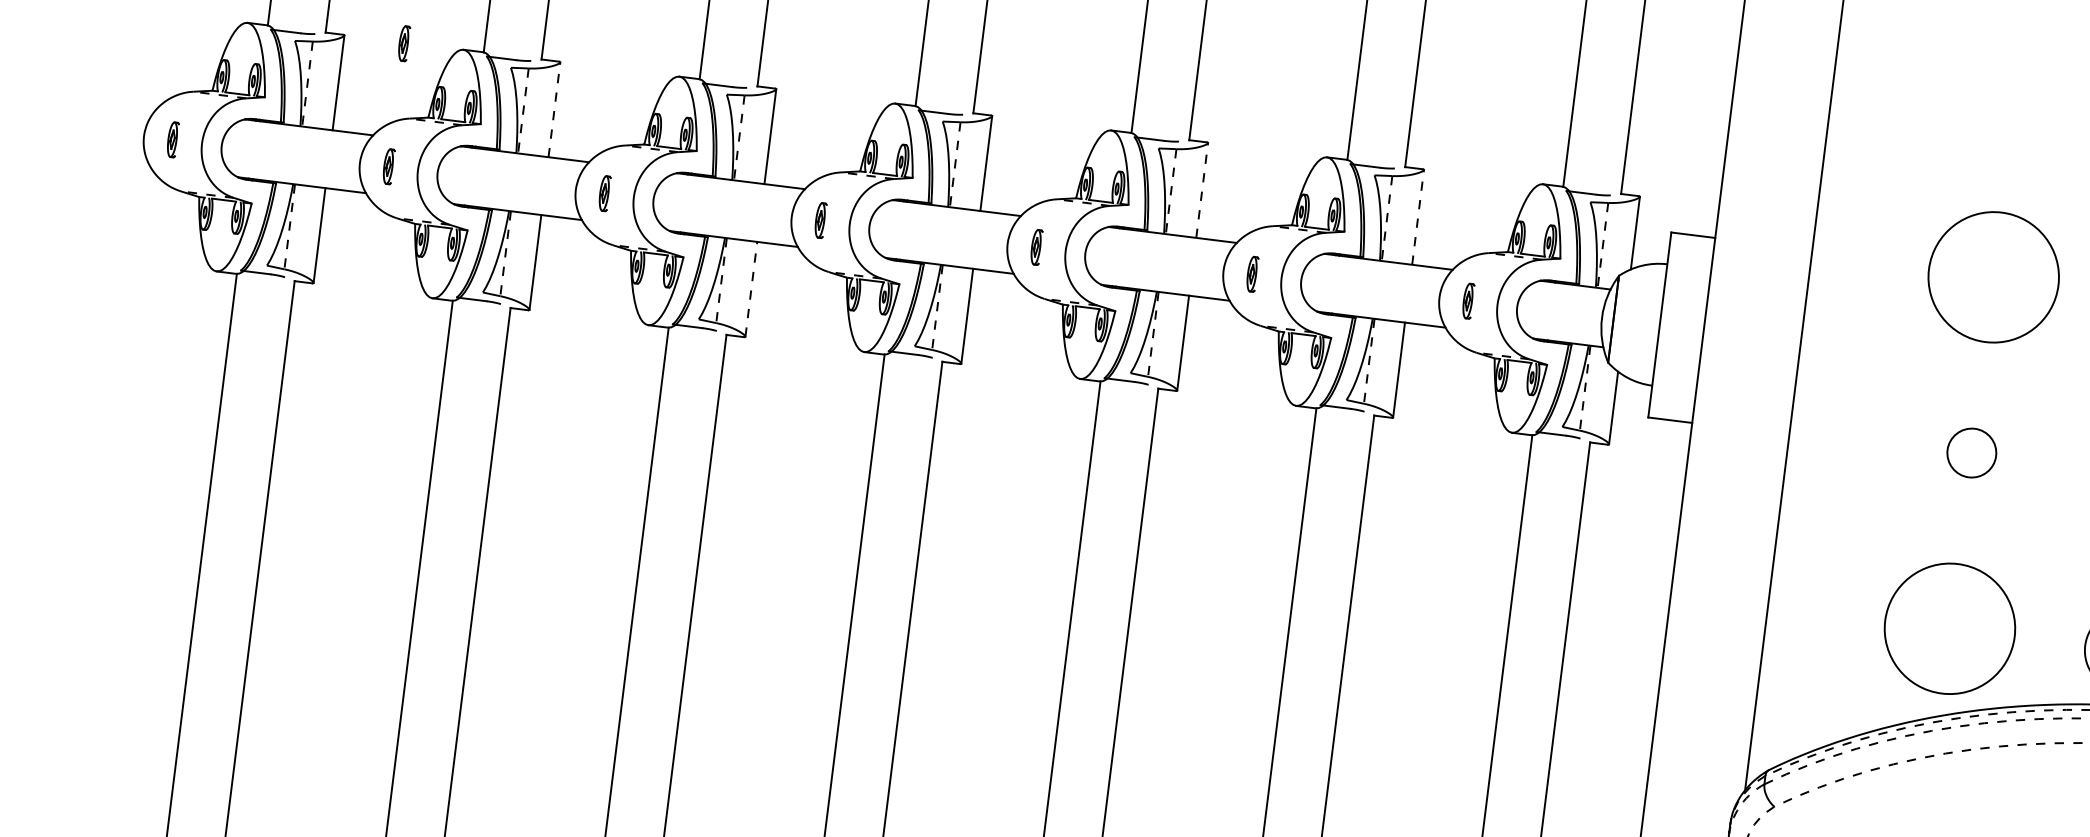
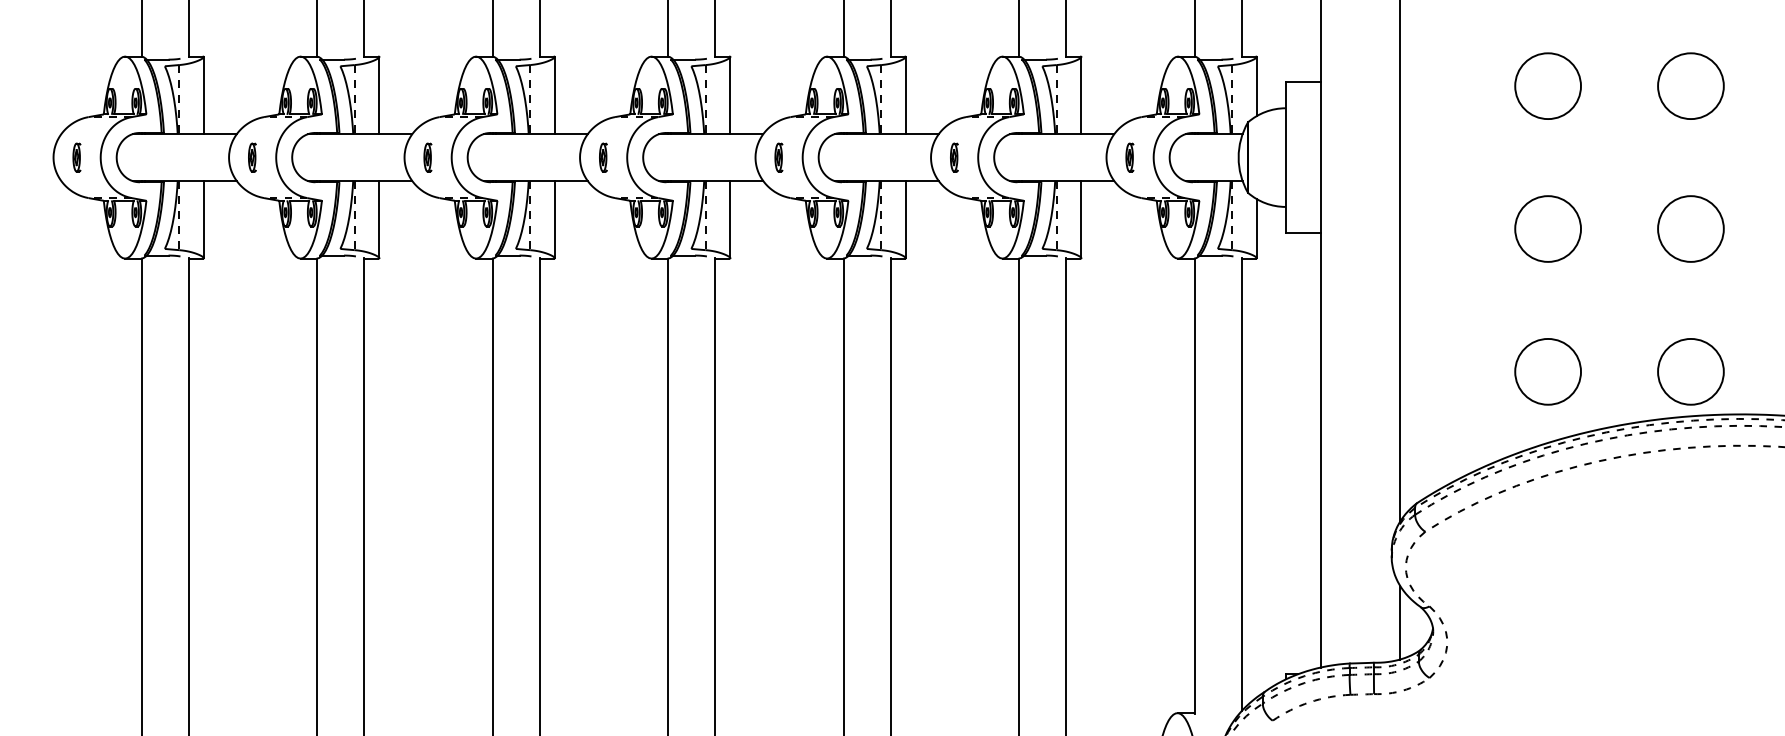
part: (404, 43) -> (252, 57), removed
line: (554, 109) -> (379, 95), dashed -> solid
line: (1201, 190) -> (905, 95), dashed -> solid
line: (1418, 217) -> (1081, 95), dashed -> solid
circle: (1994, 277) -> (1548, 86), size x0.62
line: (750, 289) -> (554, 219), dashed -> solid
circle: (1972, 452) -> (1548, 228), size x1.67
circle: (1950, 628) -> (1548, 371), size x0.62

